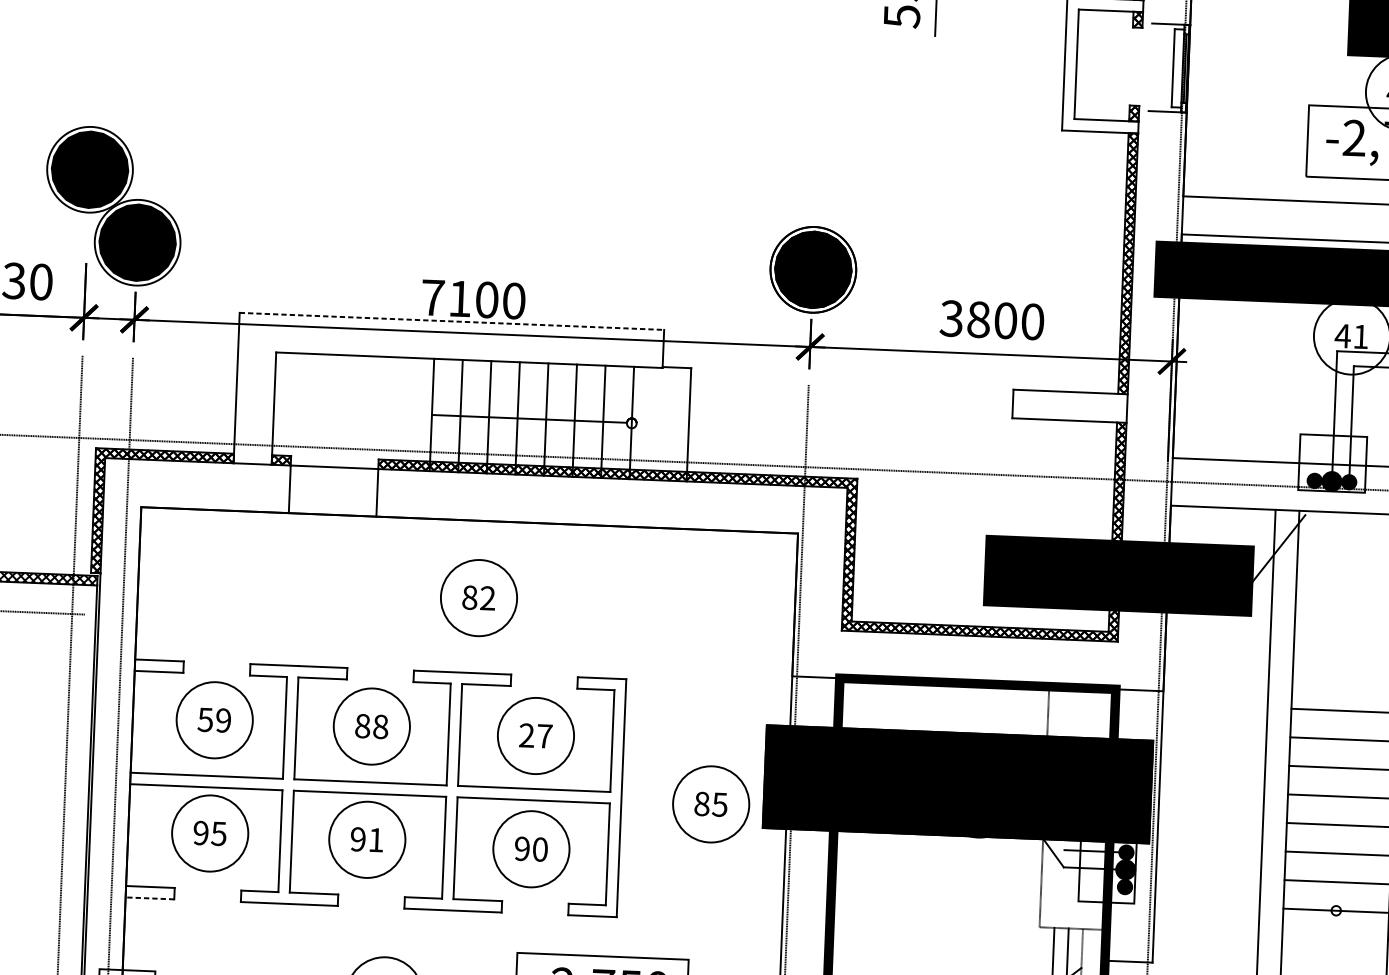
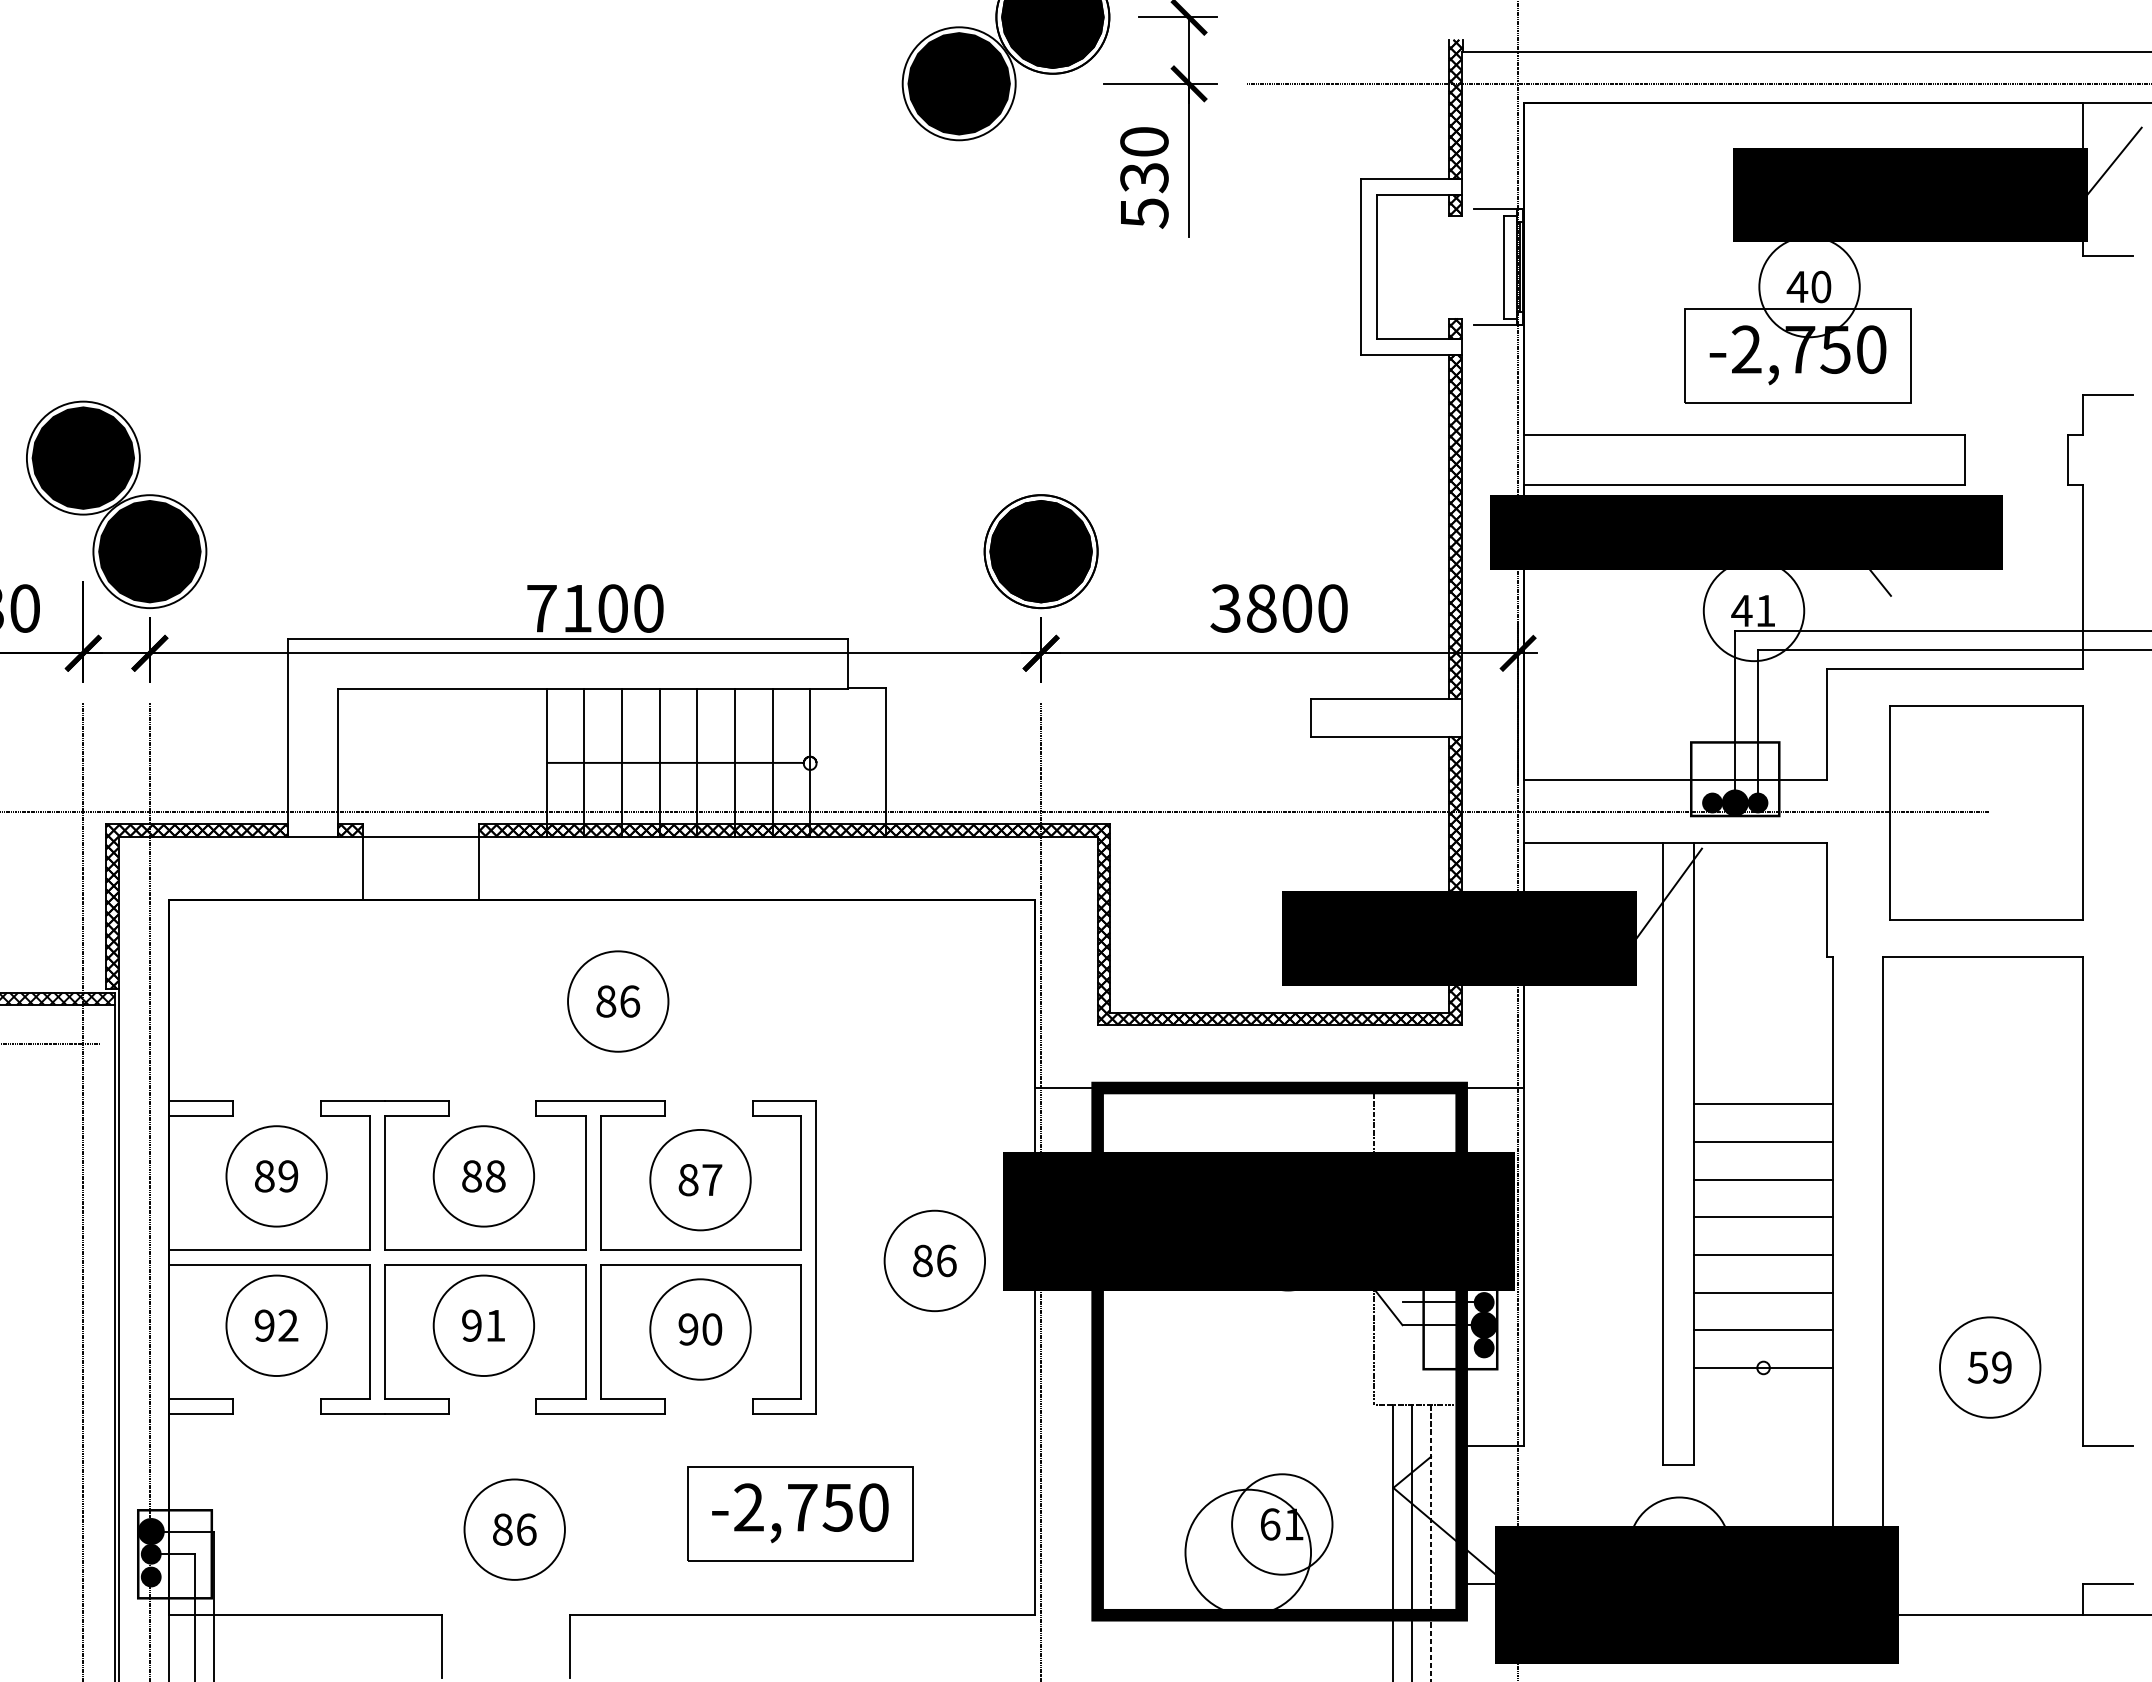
line: (451, 321) -> (567, 638), dashed -> solid
text: (488, 598) -> (630, 1001), 82 -> 86
text: (205, 719) -> (264, 1176), 59 -> 89
text: (526, 735) -> (688, 1180), 27 -> 87
text: (720, 804) -> (946, 1260), 85 -> 86
text: (219, 833) -> (288, 1325), 95 -> 92
line: (149, 898) -> (200, 1414), dashed -> solid

